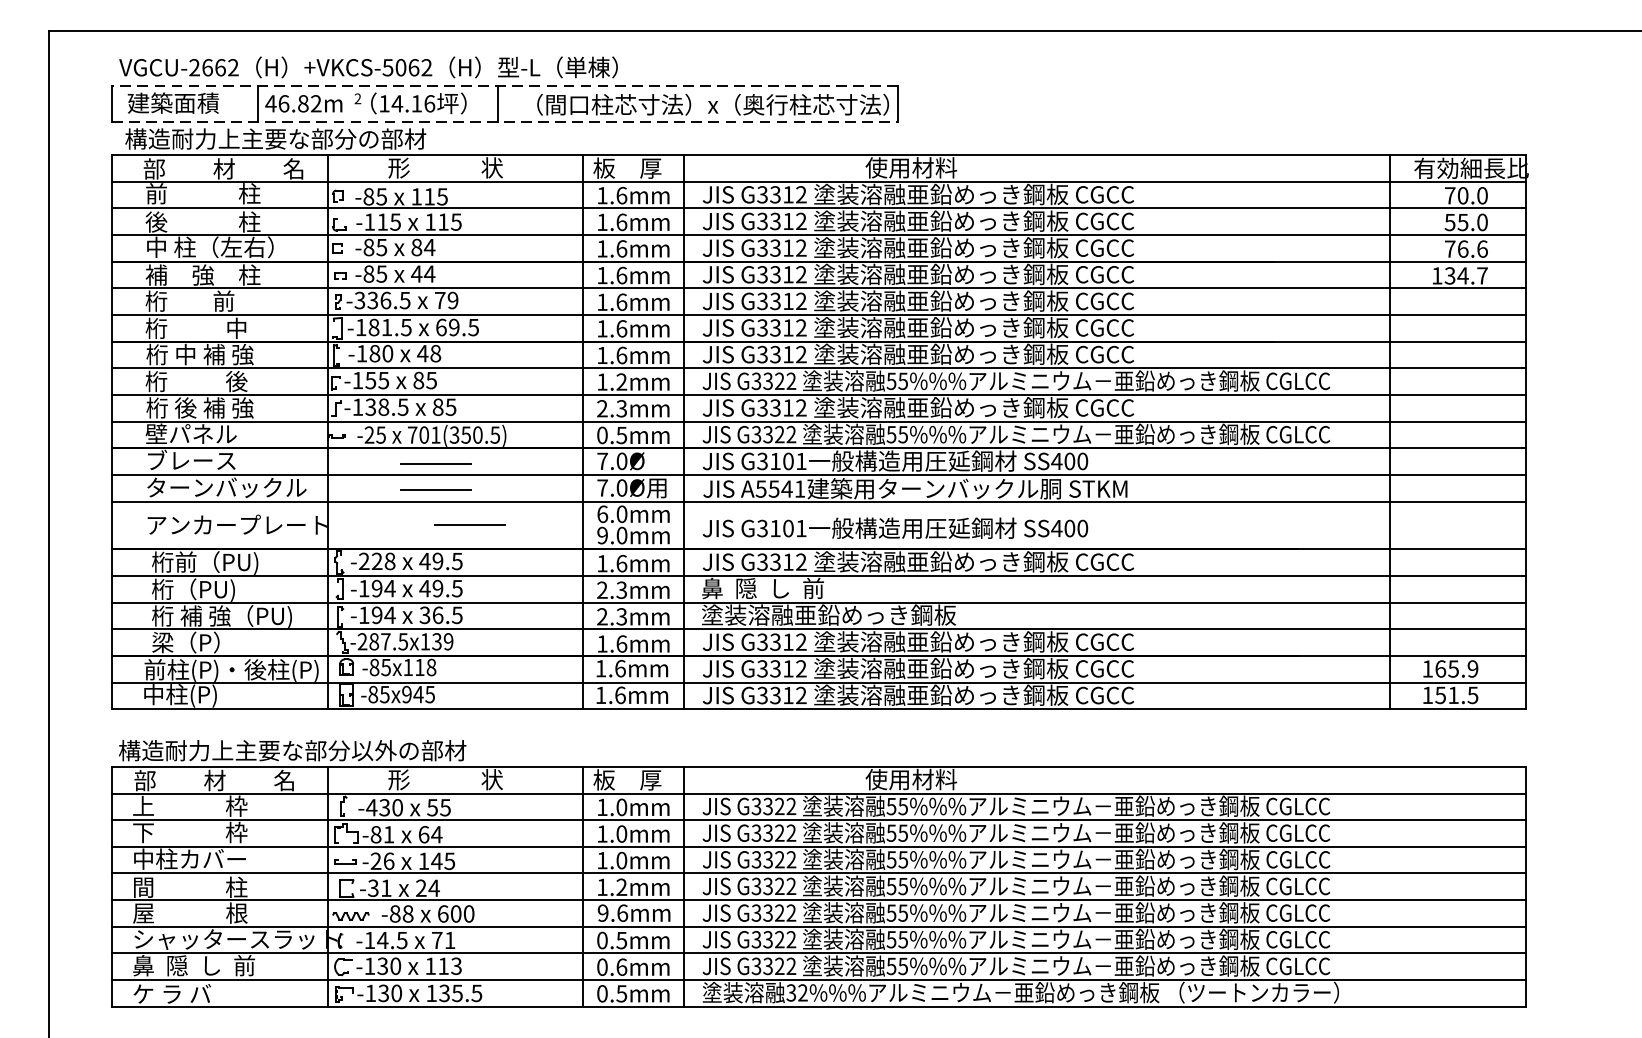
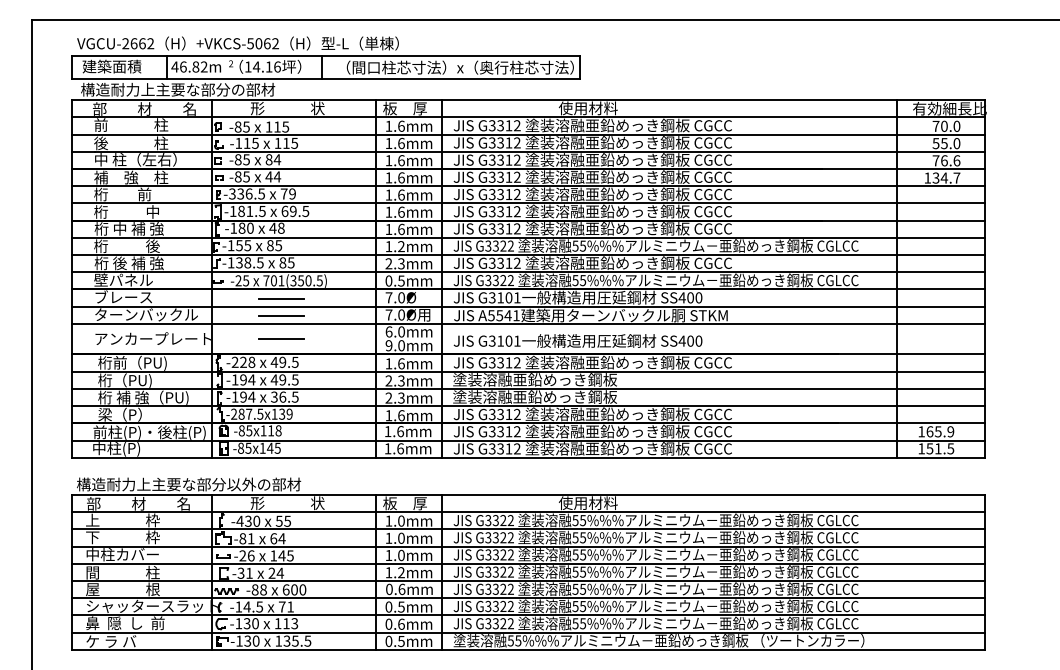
line: (505, 85) -> (326, 55), dashed -> solid
line: (505, 121) -> (326, 78), dashed -> solid
line: (470, 524) -> (281, 338), moved
text: (827, 587) -> (534, 379), 鼻  隠  し  前 -> 塗装溶融亜鉛めっき鋼板
text: (406, 693) -> (262, 447), -85x945 -> -85x145
text: (603, 913) -> (389, 589), 9.6mm -> 0.6mm
text: (796, 992) -> (514, 640), 32%%% -> 55%%%

